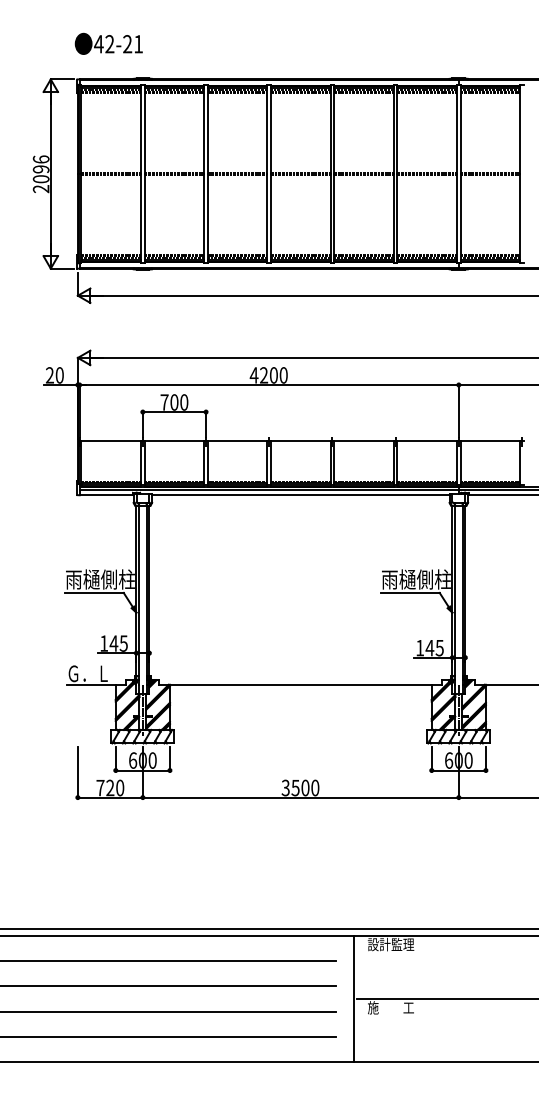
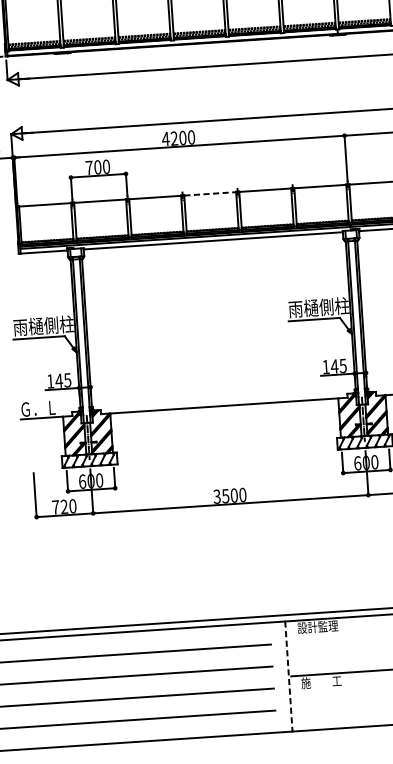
line: (300, 441) -> (209, 194), solid -> dashed
line: (354, 999) -> (289, 676), solid -> dashed

